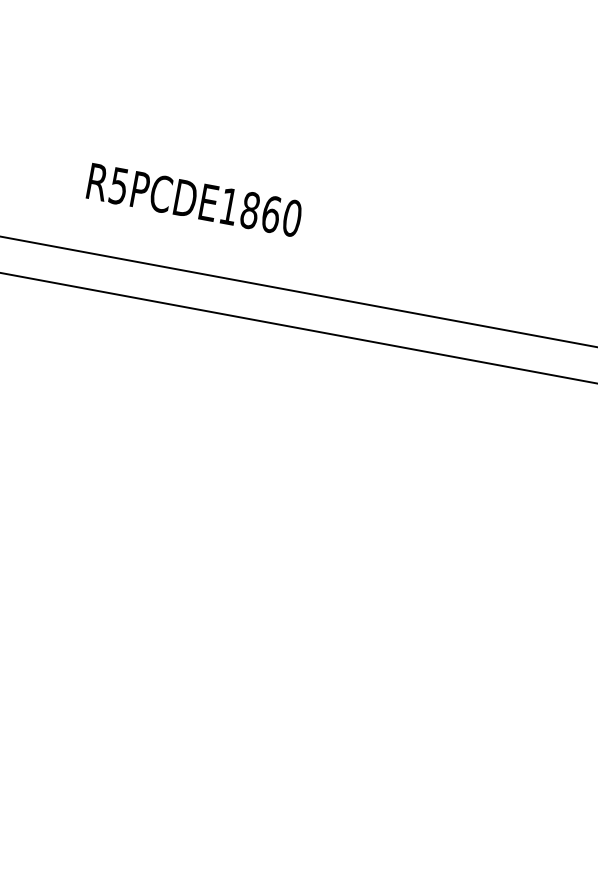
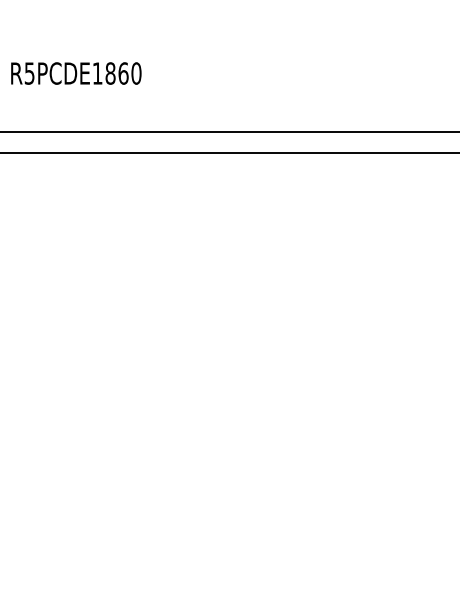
text: (194, 200) -> (76, 73), moved

